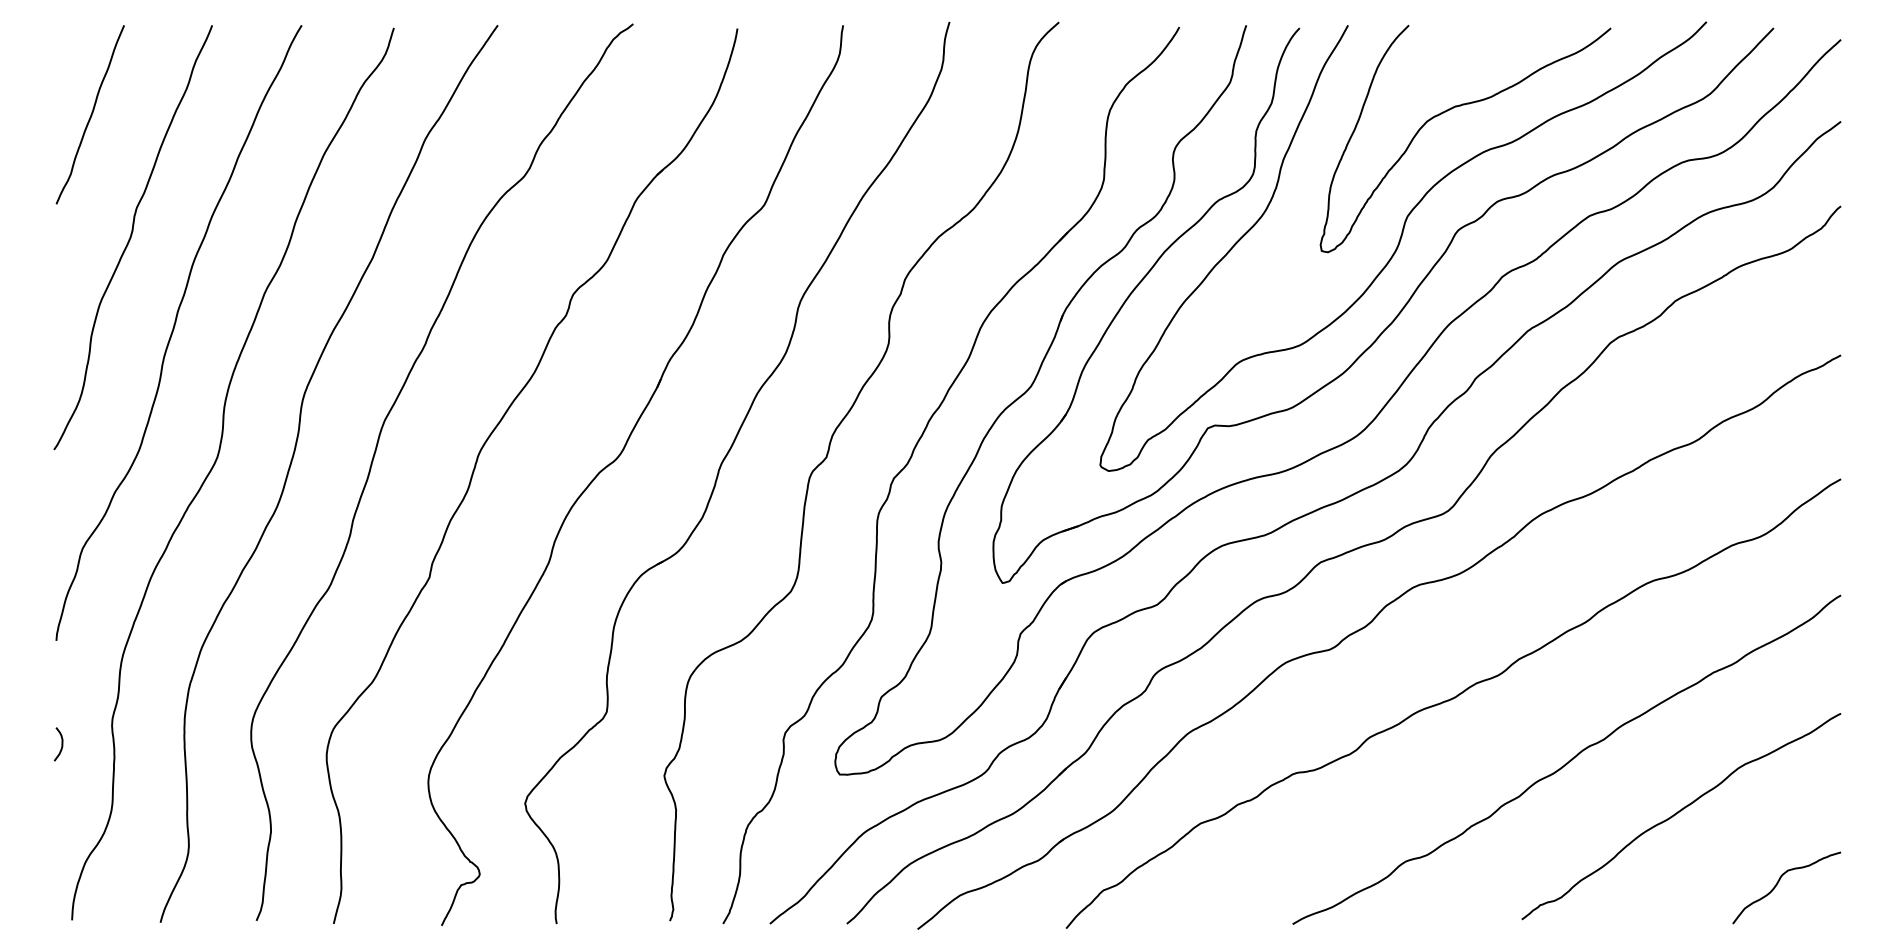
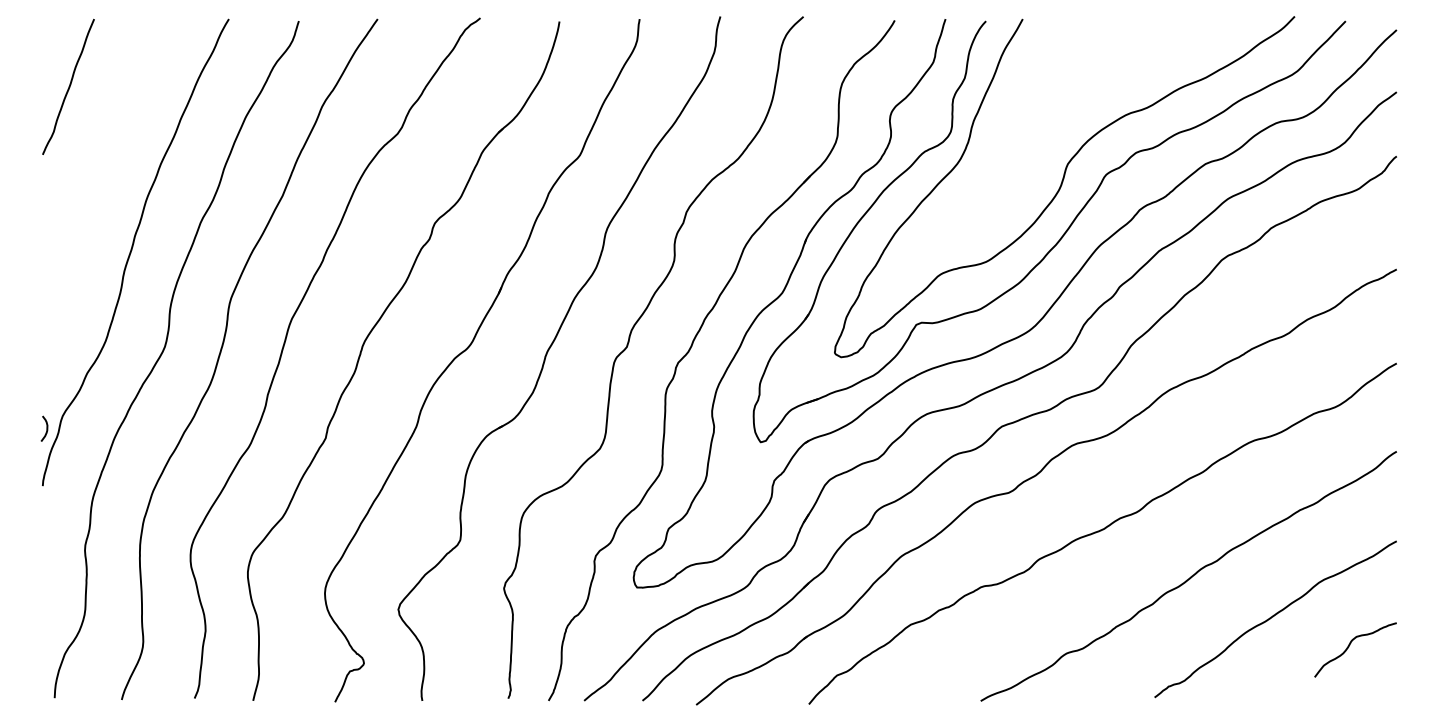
curve: (1451, 109) -> (1101, 82), removed
curve: (131, 237) -> (99, 180), removed
curve: (61, 744) -> (46, 428), moved
curve: (1778, 883) -> (1349, 646), moved

